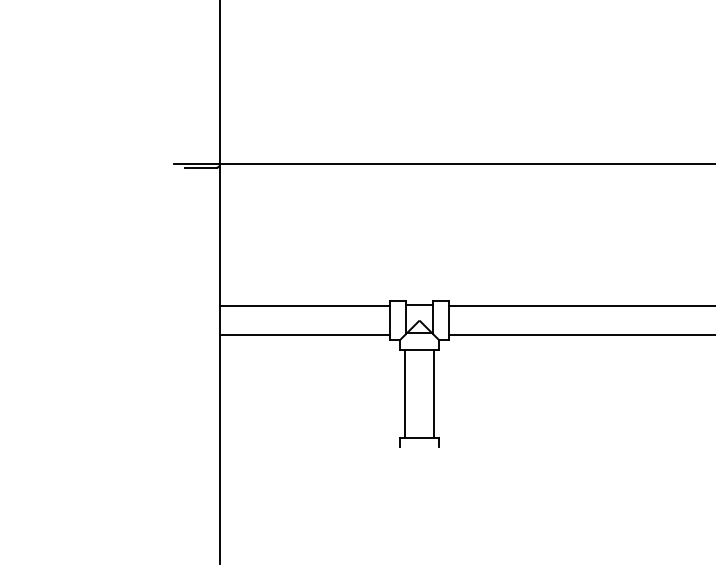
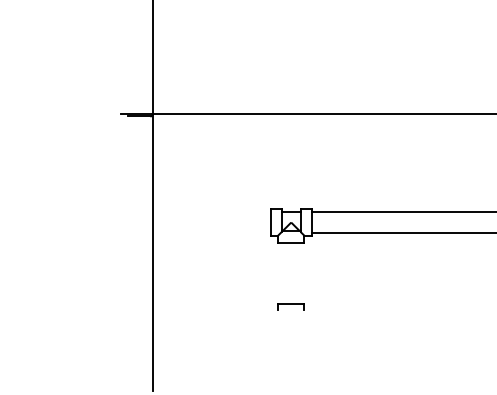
line: (304, 306) -> (211, 212), removed
line: (304, 334) -> (211, 232), removed
line: (405, 393) -> (281, 273), removed
line: (434, 393) -> (301, 273), removed

